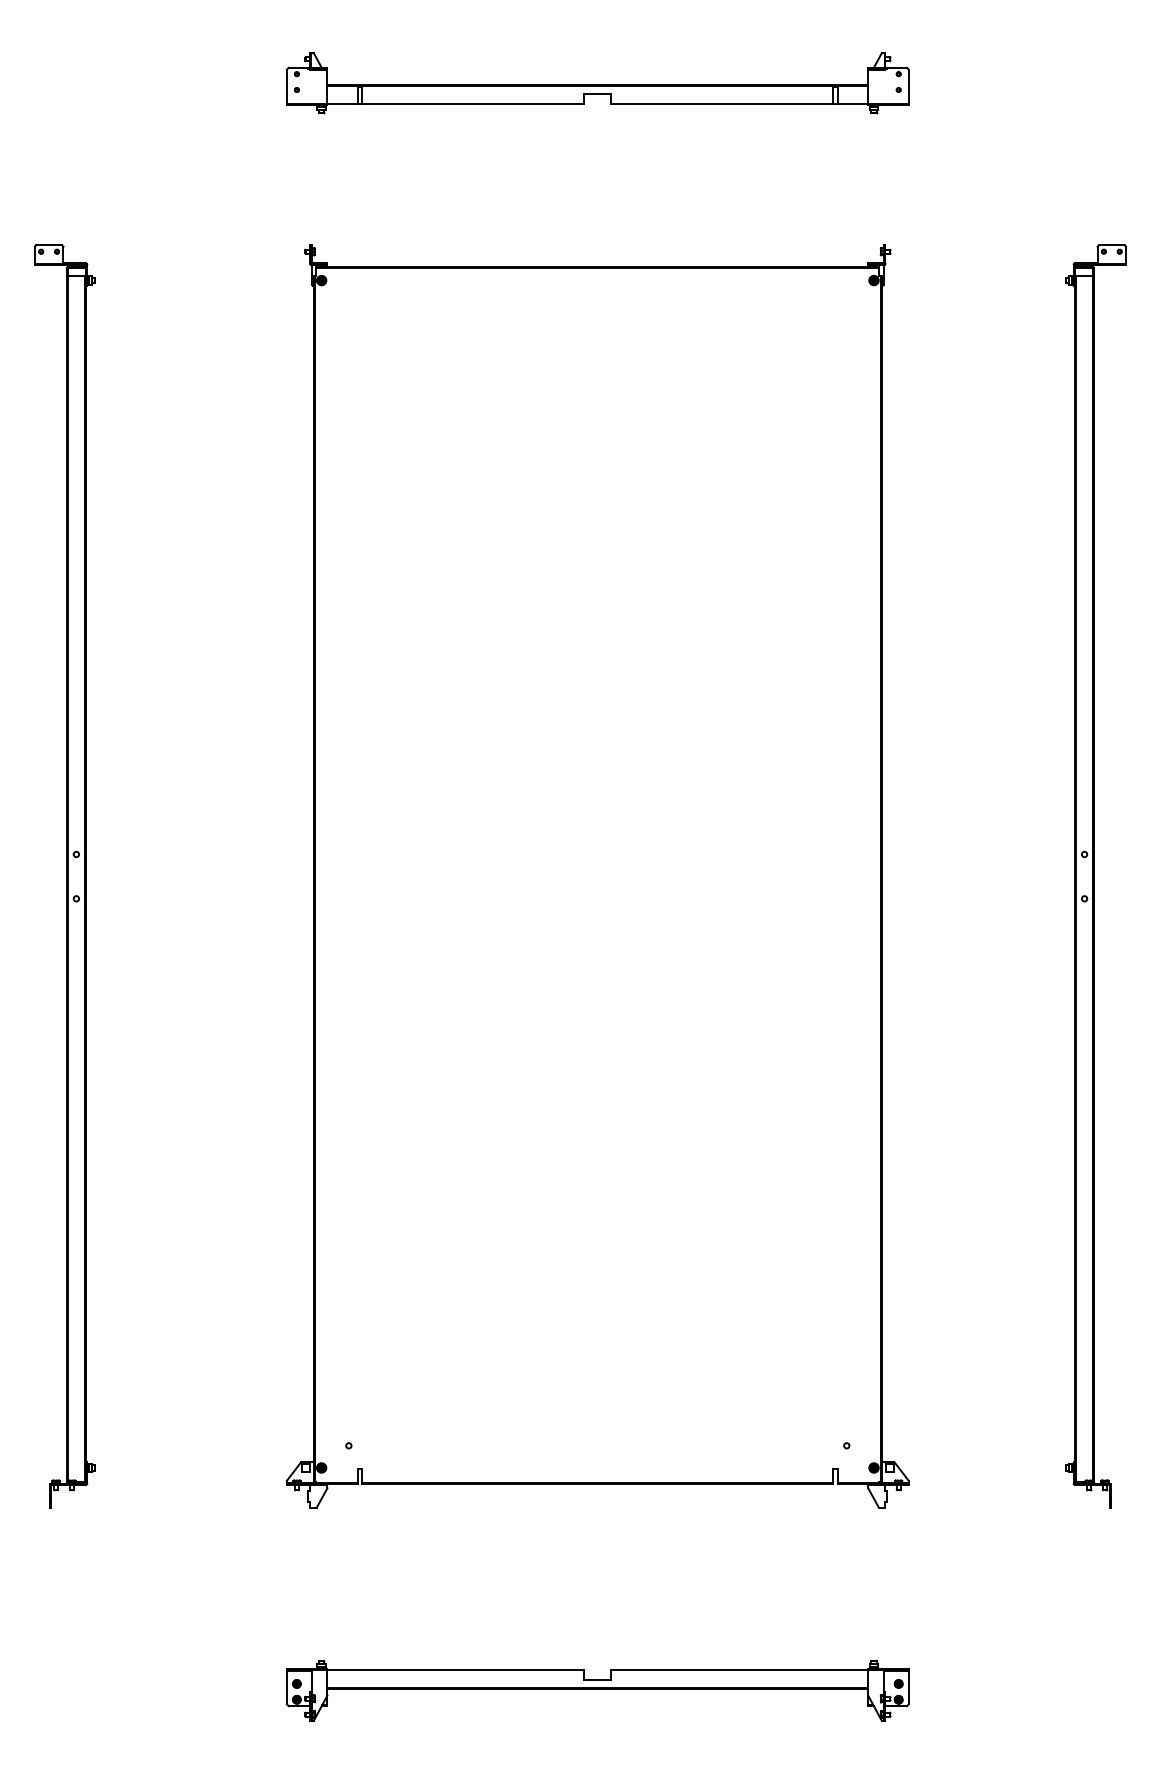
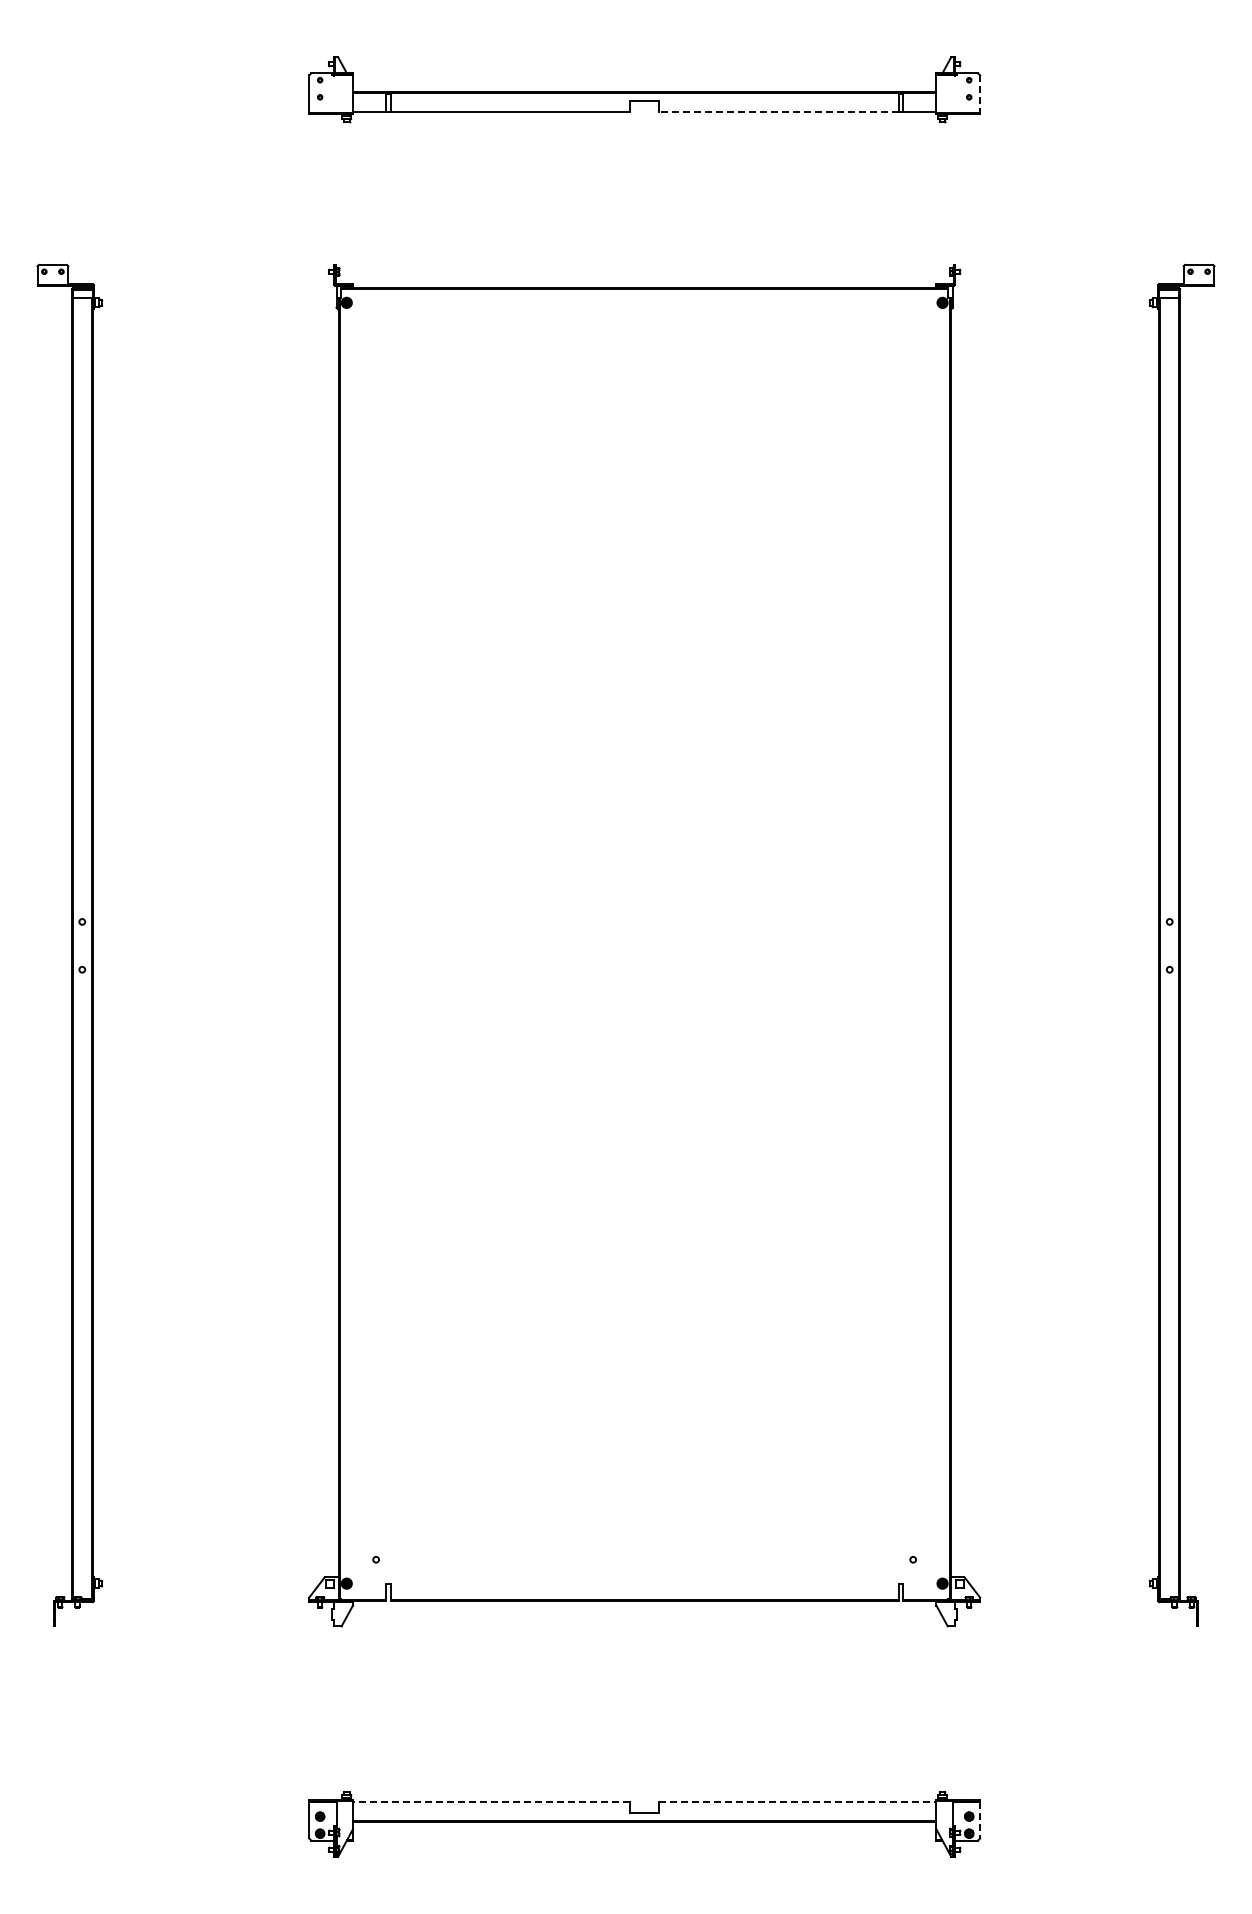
line: (909, 87) -> (980, 94), solid -> dashed
line: (721, 104) -> (778, 112), solid -> dashed
line: (454, 1669) -> (490, 1801), solid -> dashed
line: (740, 1669) -> (798, 1801), solid -> dashed
line: (909, 1687) -> (980, 1820), solid -> dashed

